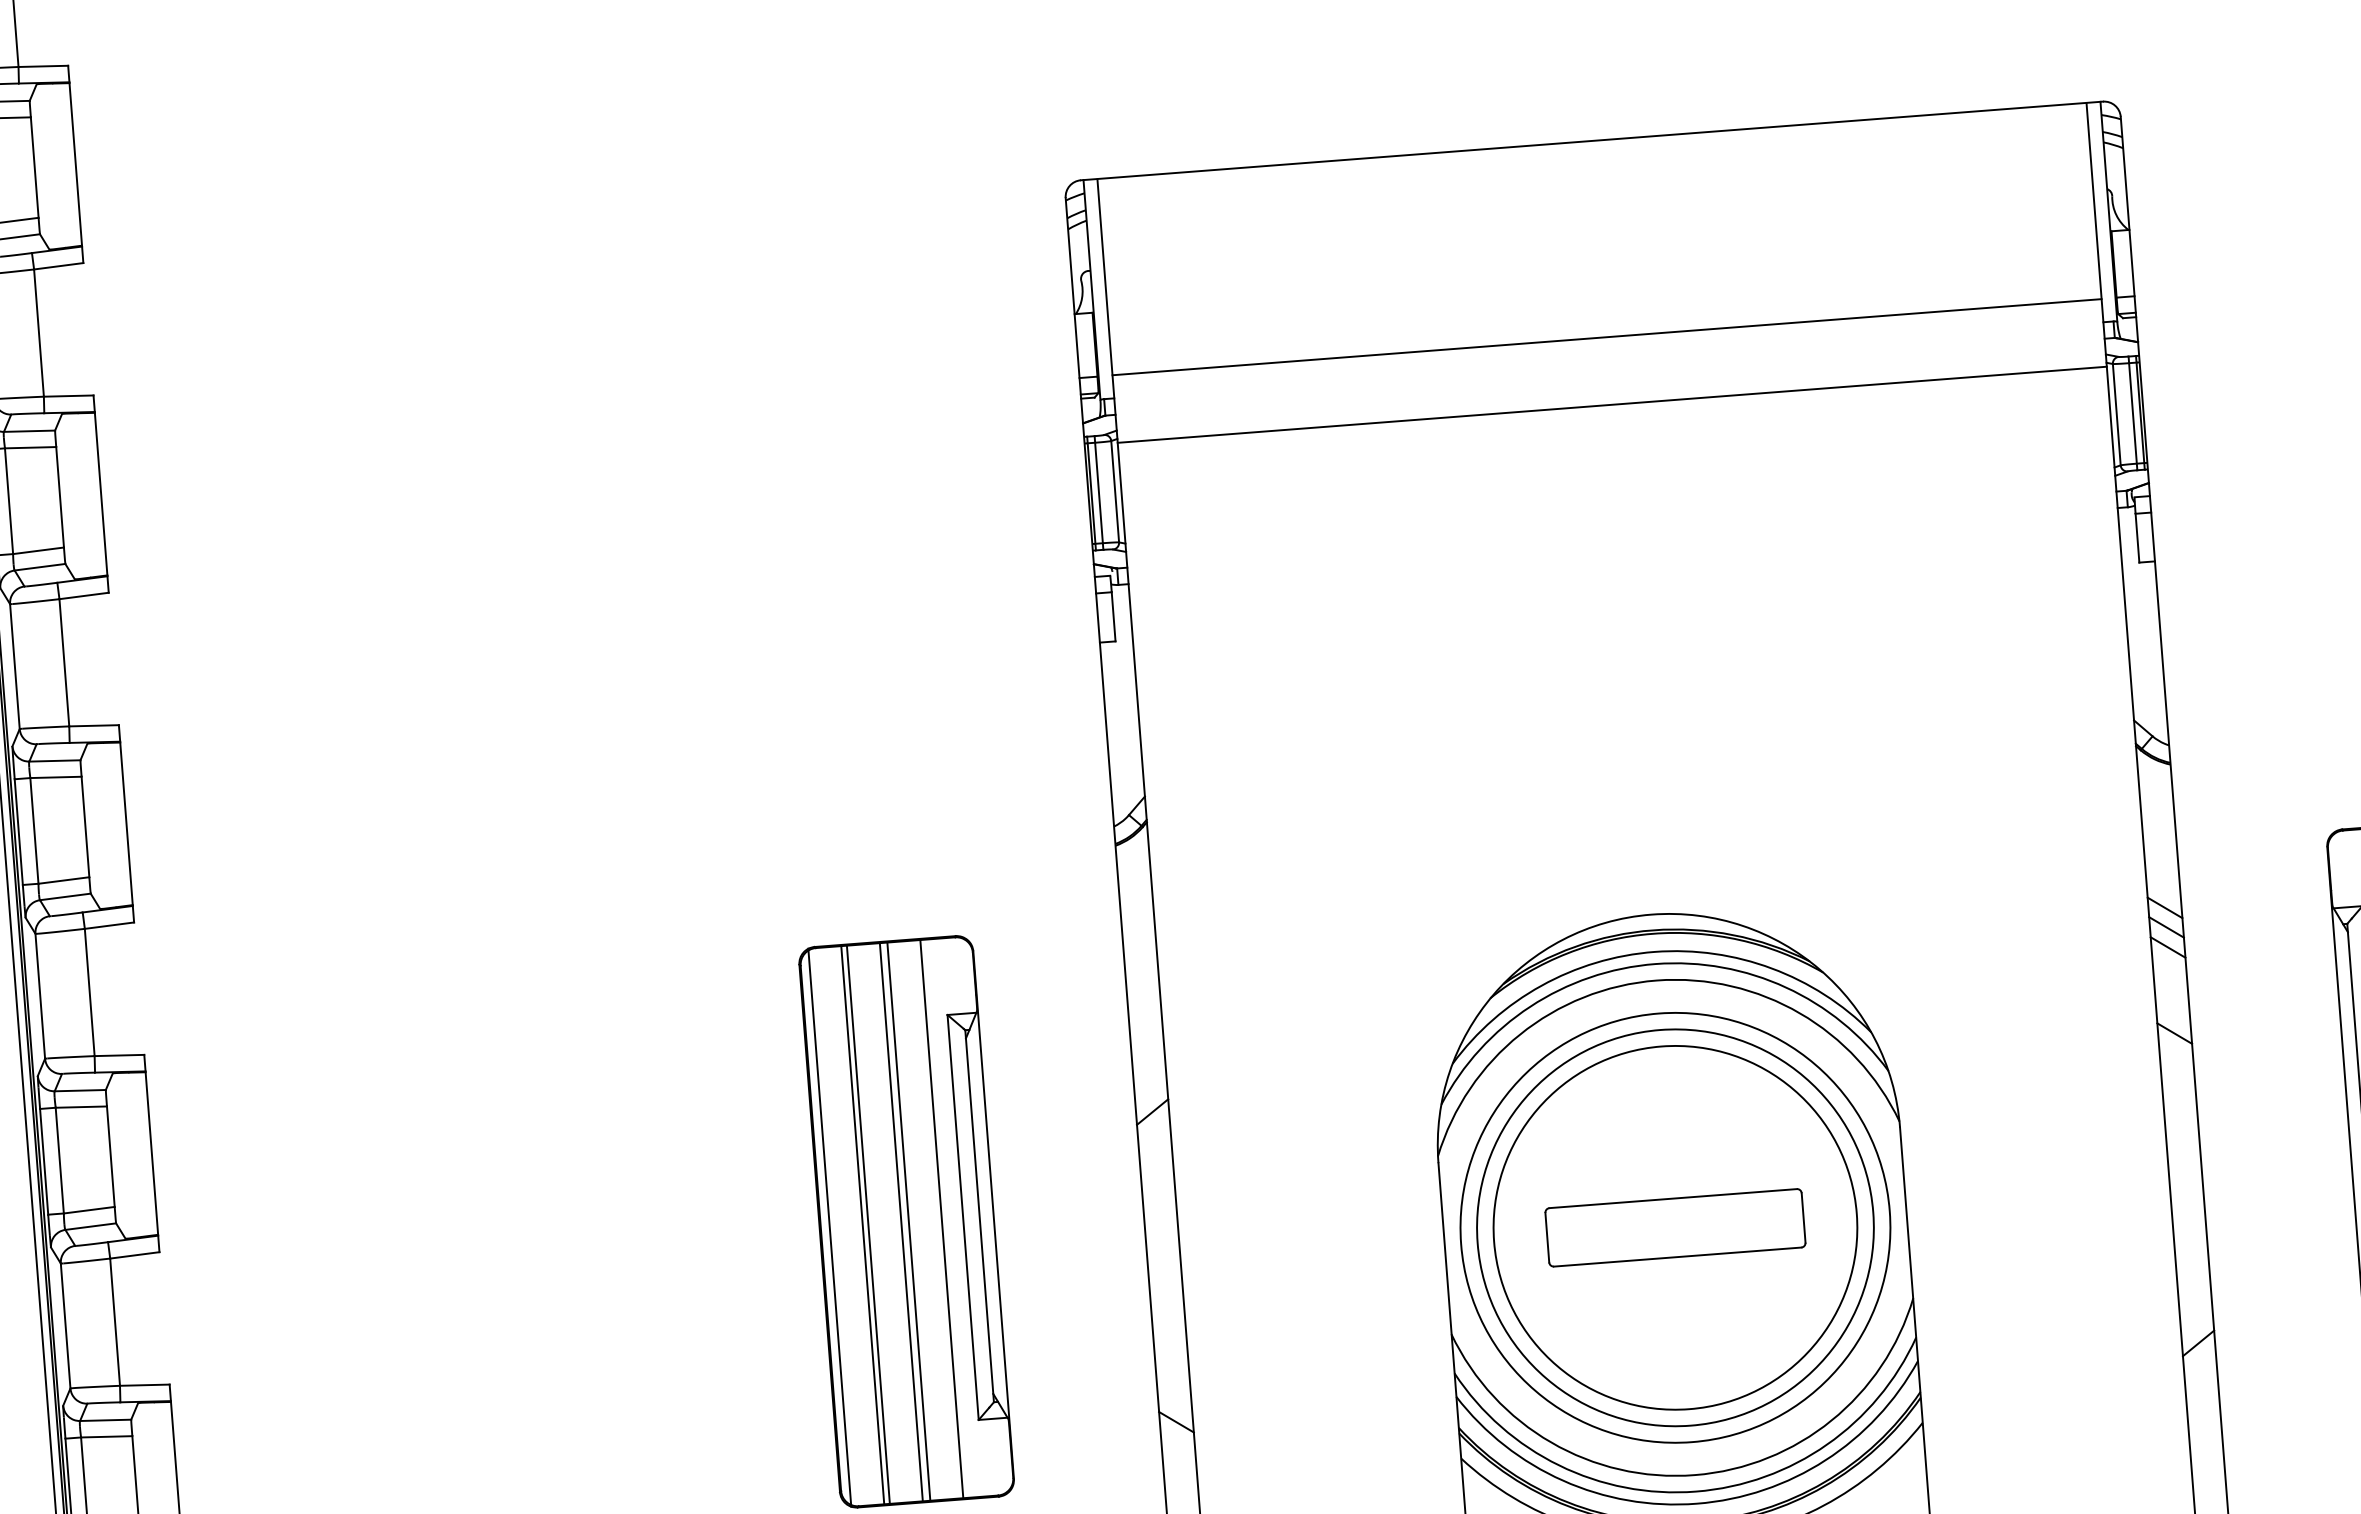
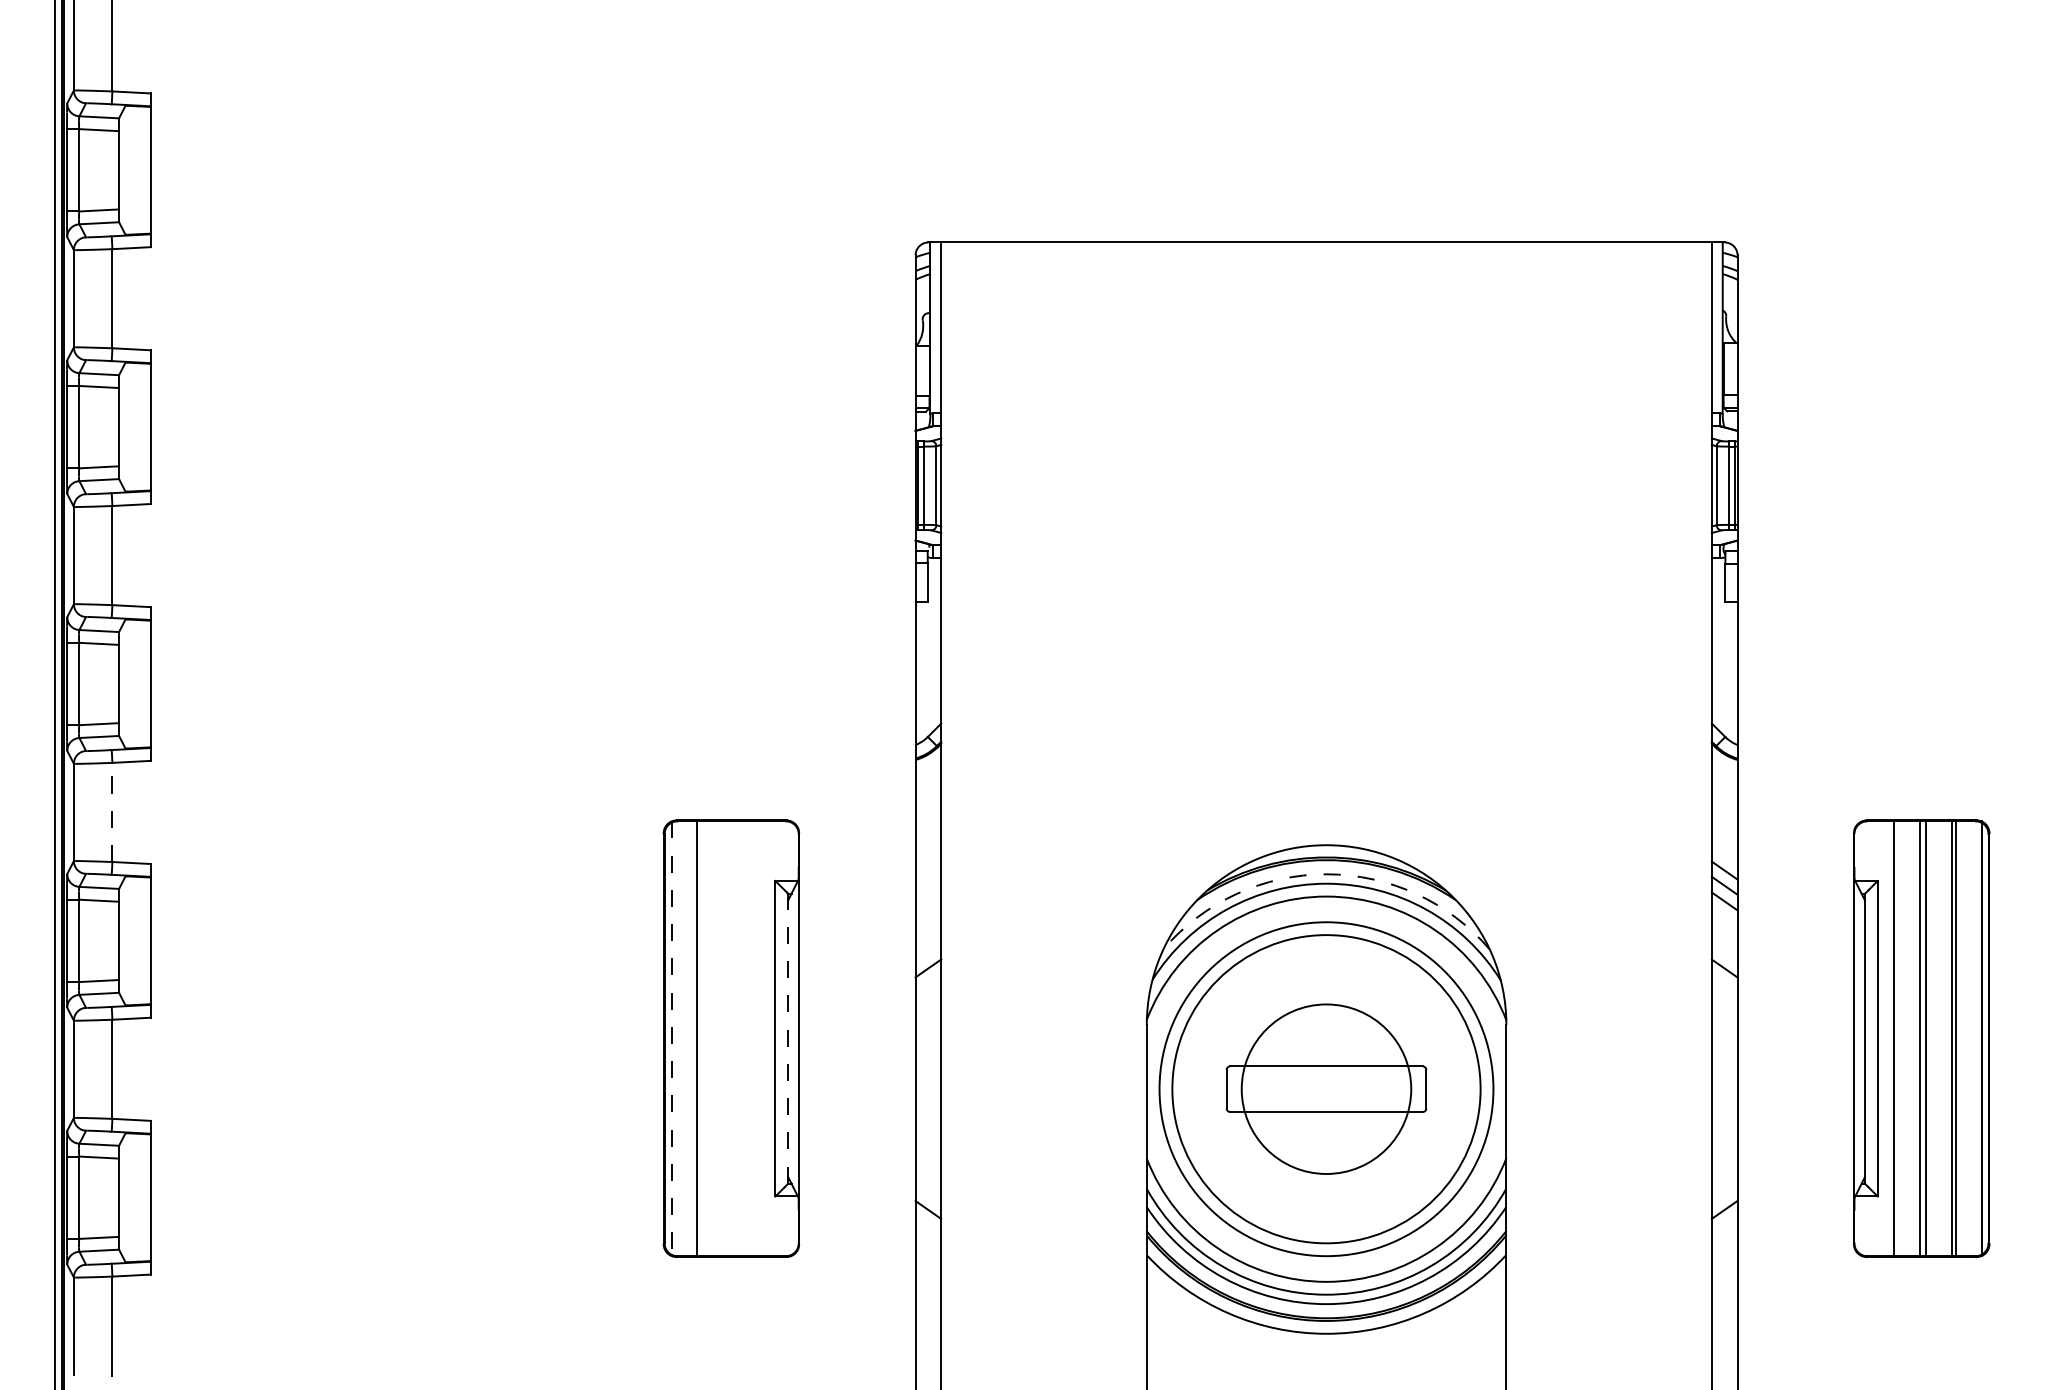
line: (1606, 337) -> (1326, 395), removed
line: (1612, 405) -> (1326, 448), removed
arc: (1654, 952) -> (1326, 874), solid -> dashed
line: (89, 992) -> (112, 812), solid -> dashed
line: (979, 1215) -> (788, 1038), solid -> dashed
line: (941, 1218) -> (758, 1038), removed
line: (901, 1221) -> (727, 1038), removed
line: (909, 1221) -> (733, 1038), removed
line: (868, 1224) -> (701, 1038), removed
circle: (1675, 1226) -> (1326, 1088), size x0.6
line: (829, 1228) -> (671, 1039), solid -> dashed

